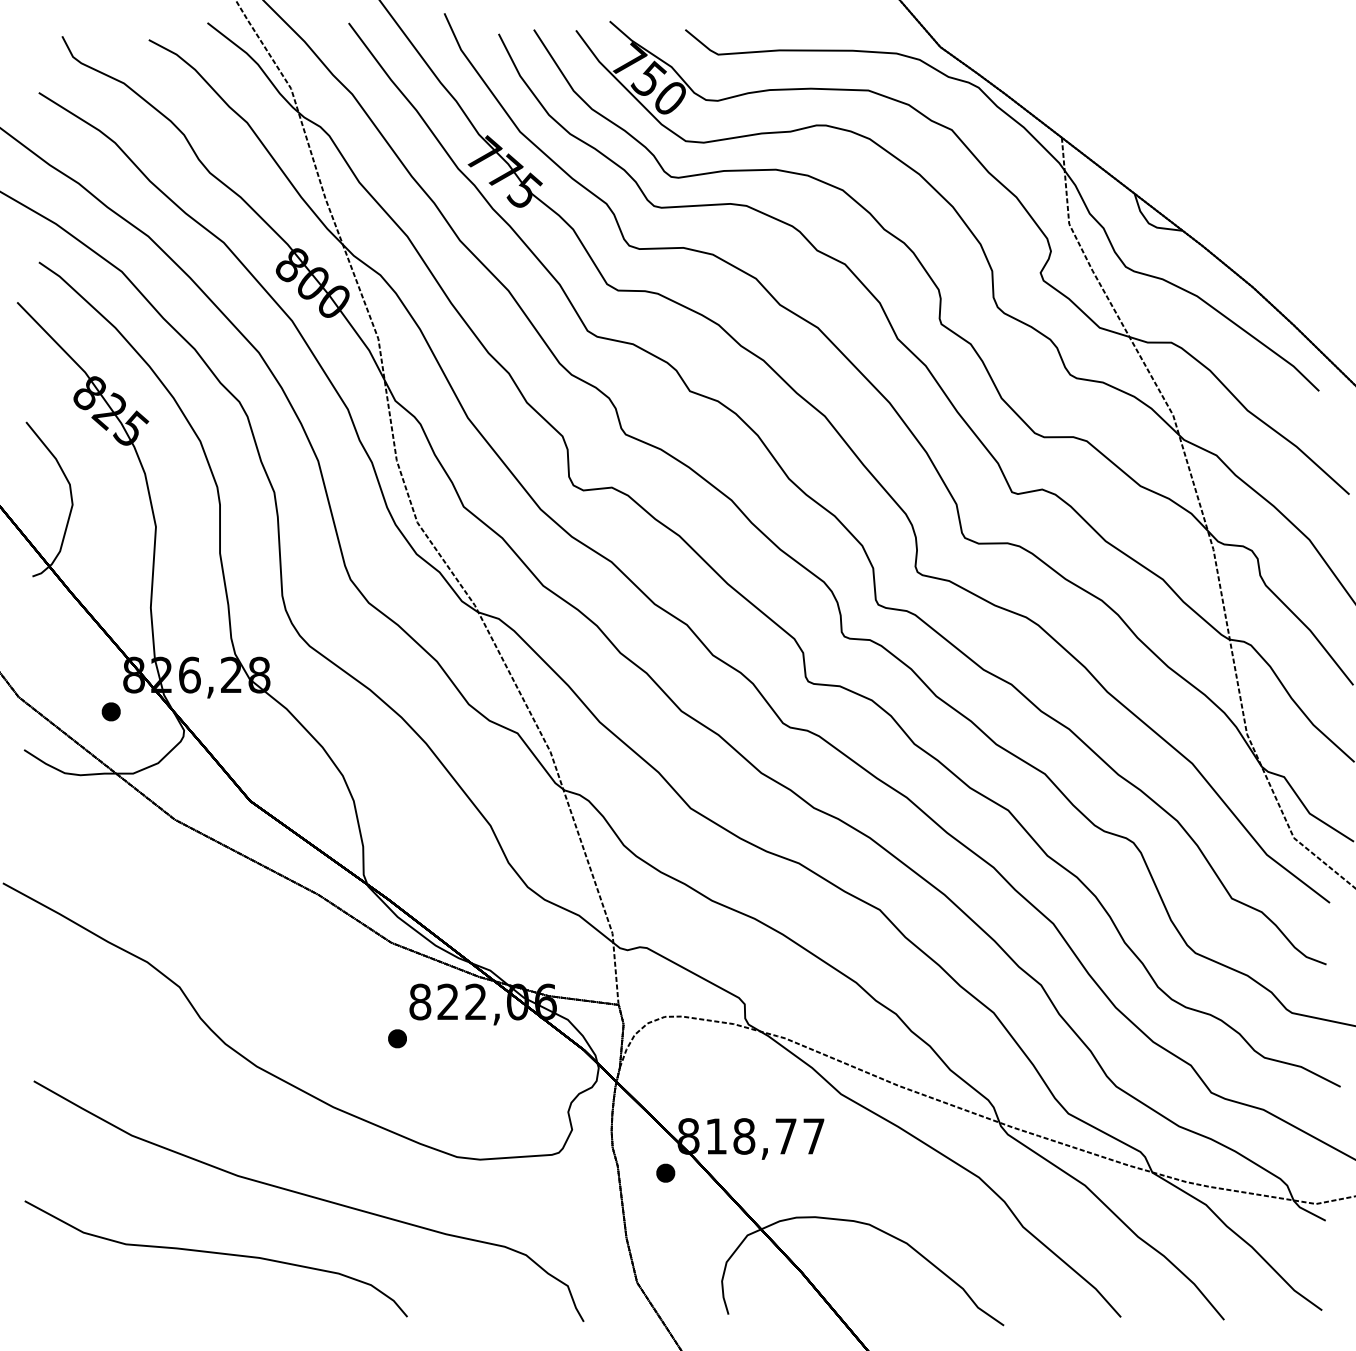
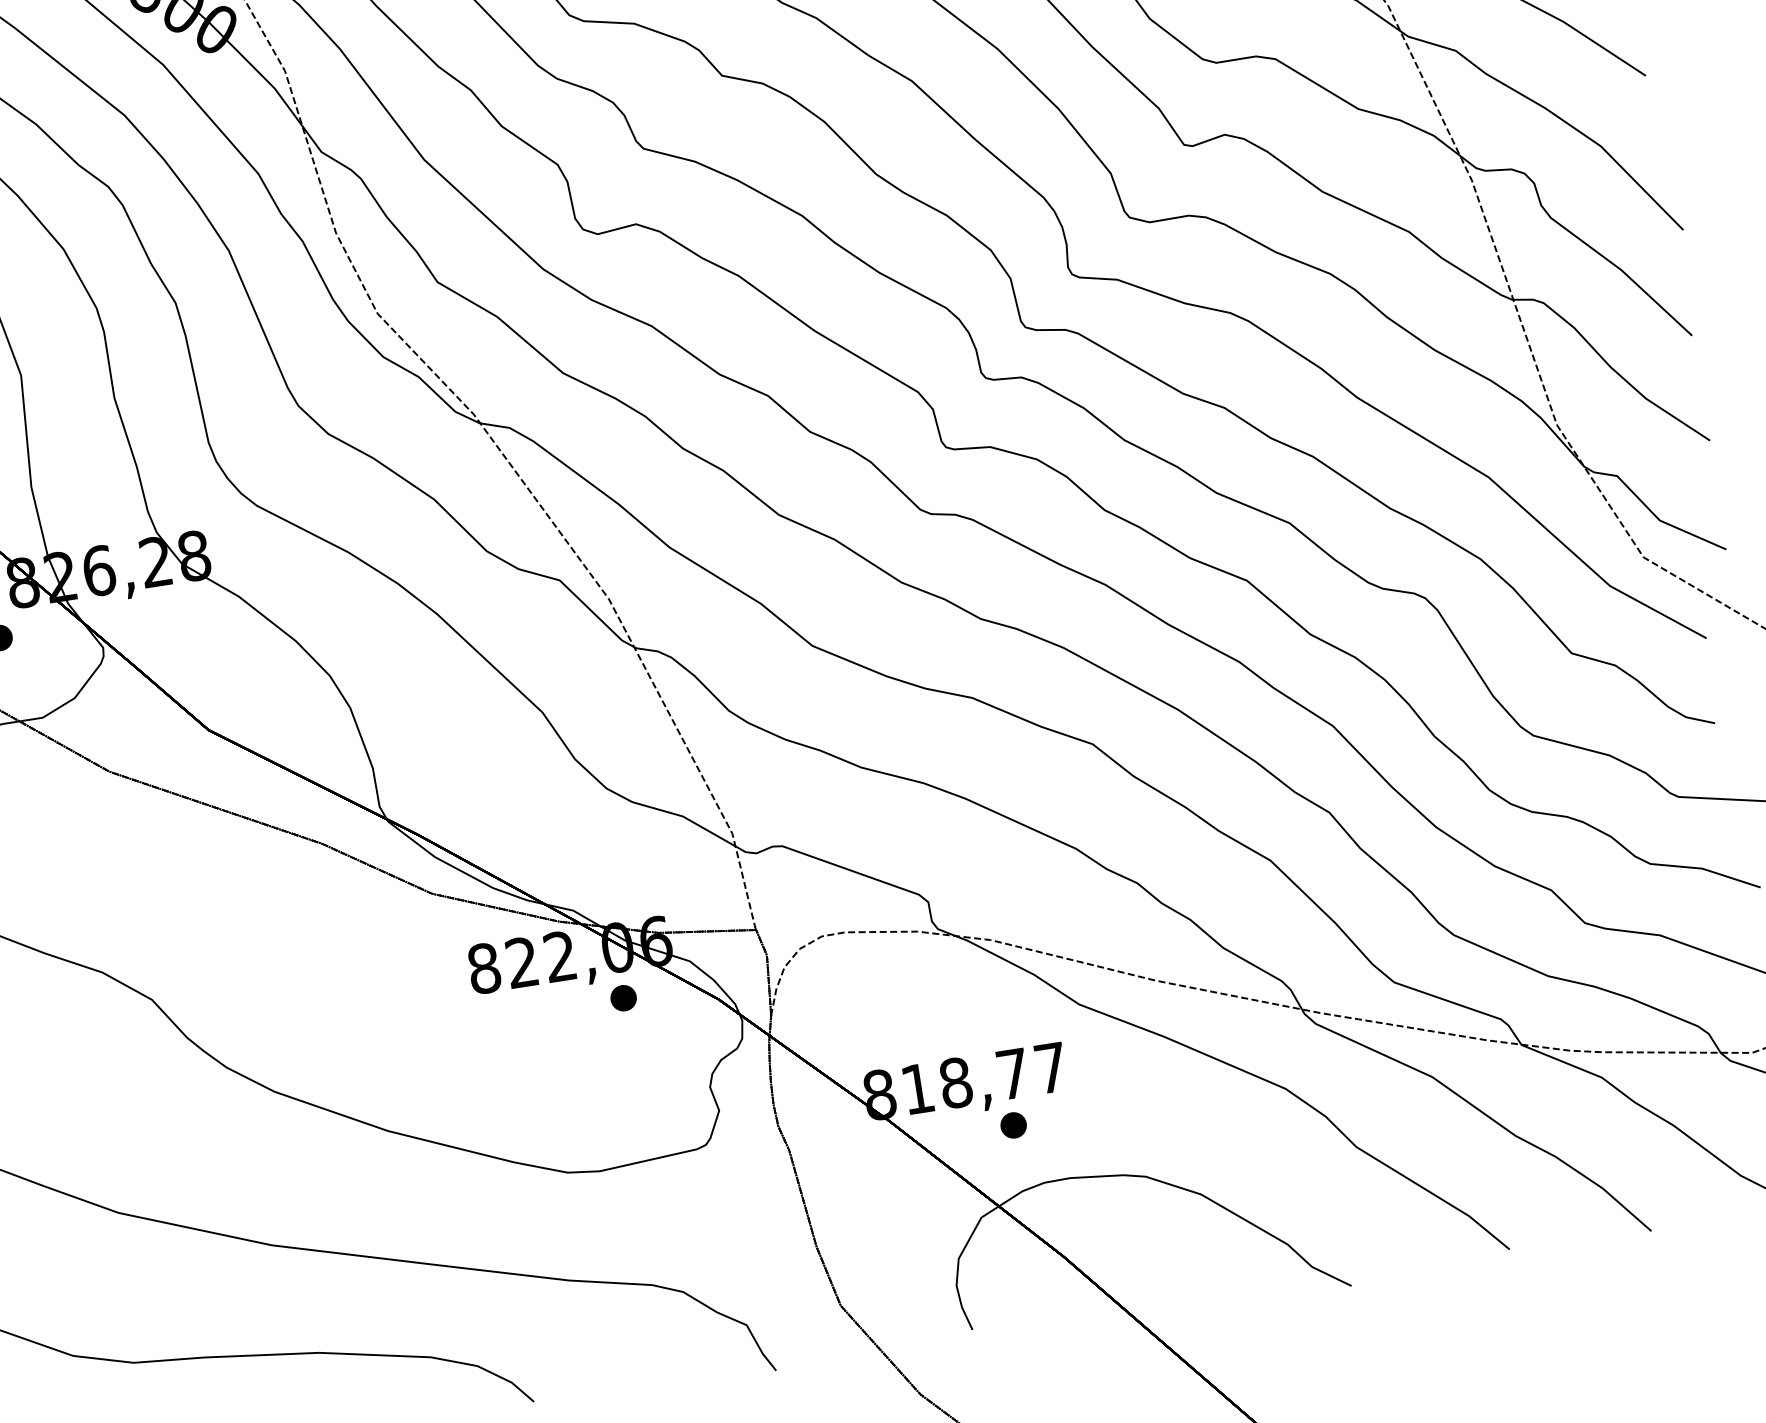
part: (397, 1038) -> (623, 997), moved
part: (665, 1172) -> (1013, 1124), moved

